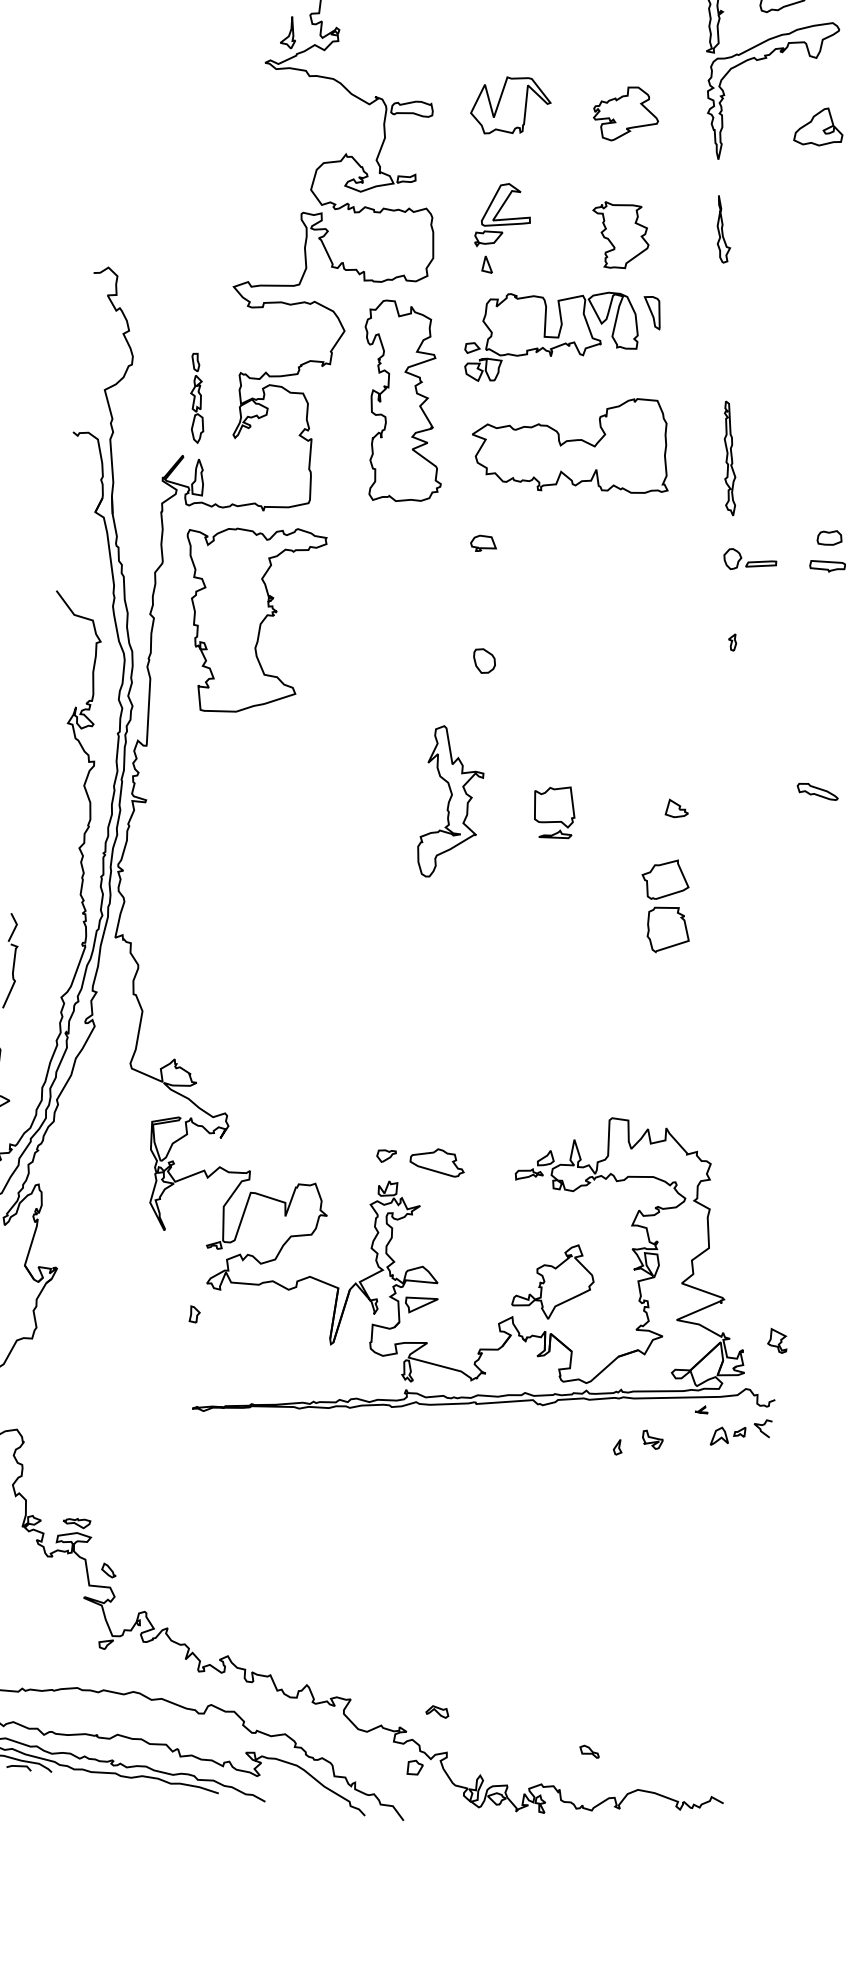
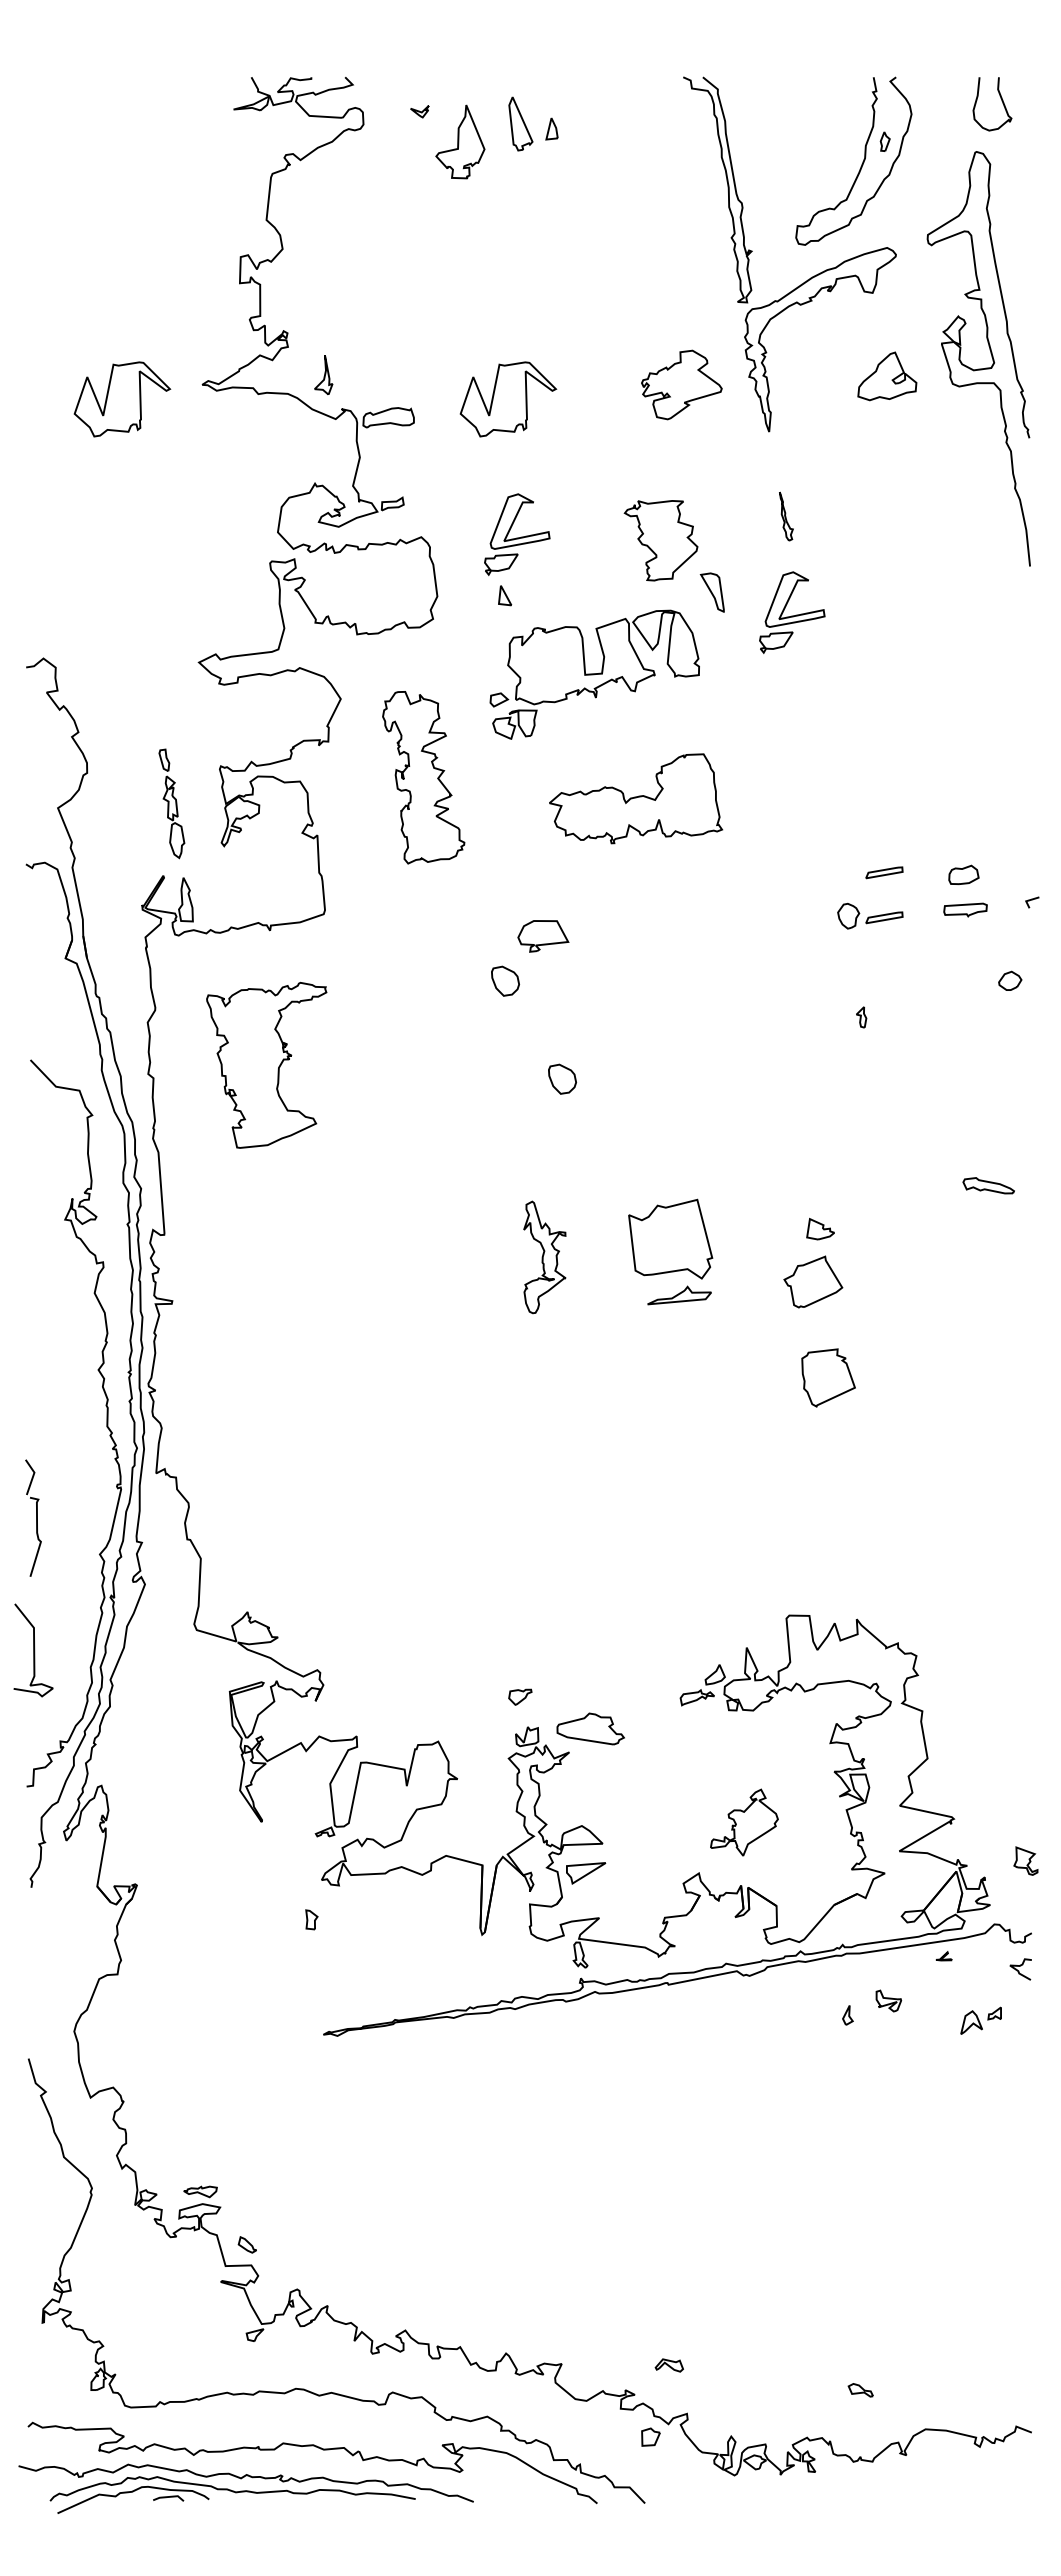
part: (289, 31) -> (323, 374), moved
part: (199, 66) -> (122, 399), added
part: (626, 113) -> (681, 384), moved
part: (723, 229) -> (786, 516), size x0.6
part: (718, 307) -> (792, 612), added
part: (651, 312) -> (711, 592), moved
part: (403, 403) -> (423, 777), size x0.7
part: (572, 441) -> (635, 798), size x0.7
part: (729, 458) -> (829, 793), removed
part: (766, 527) -> (884, 872), added
part: (483, 543) -> (543, 936), size x1.6
part: (448, 575) -> (505, 980), added
part: (246, 619) -> (266, 1065), size x0.7
part: (451, 803) -> (544, 1257), size x0.6
part: (553, 811) -> (670, 1251), size x1.6
part: (665, 879) -> (813, 1281), moved
part: (437, 1161) -> (590, 1728), moved
part: (554, 1280) -> (744, 1822), size x0.7
part: (727, 1435) -> (980, 2020), moved

